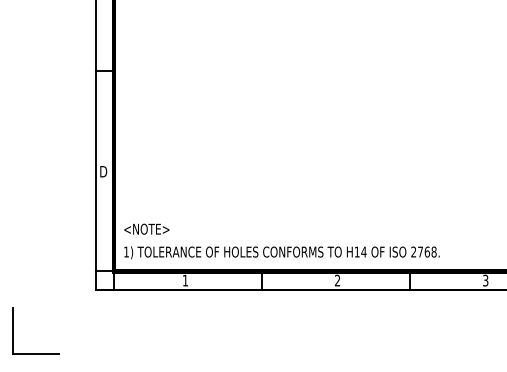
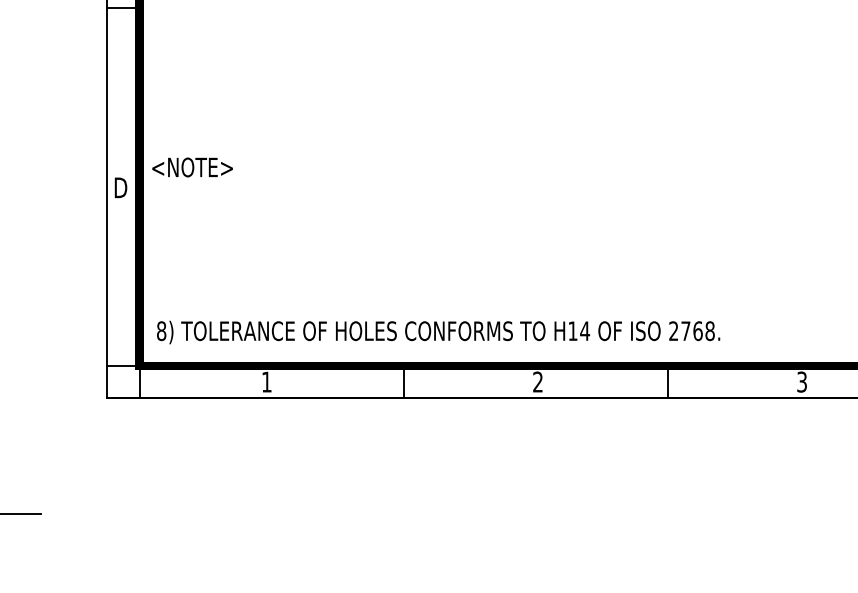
text: (146, 228) -> (191, 166), moved
text: (126, 251) -> (161, 330), 1) -> 8)

